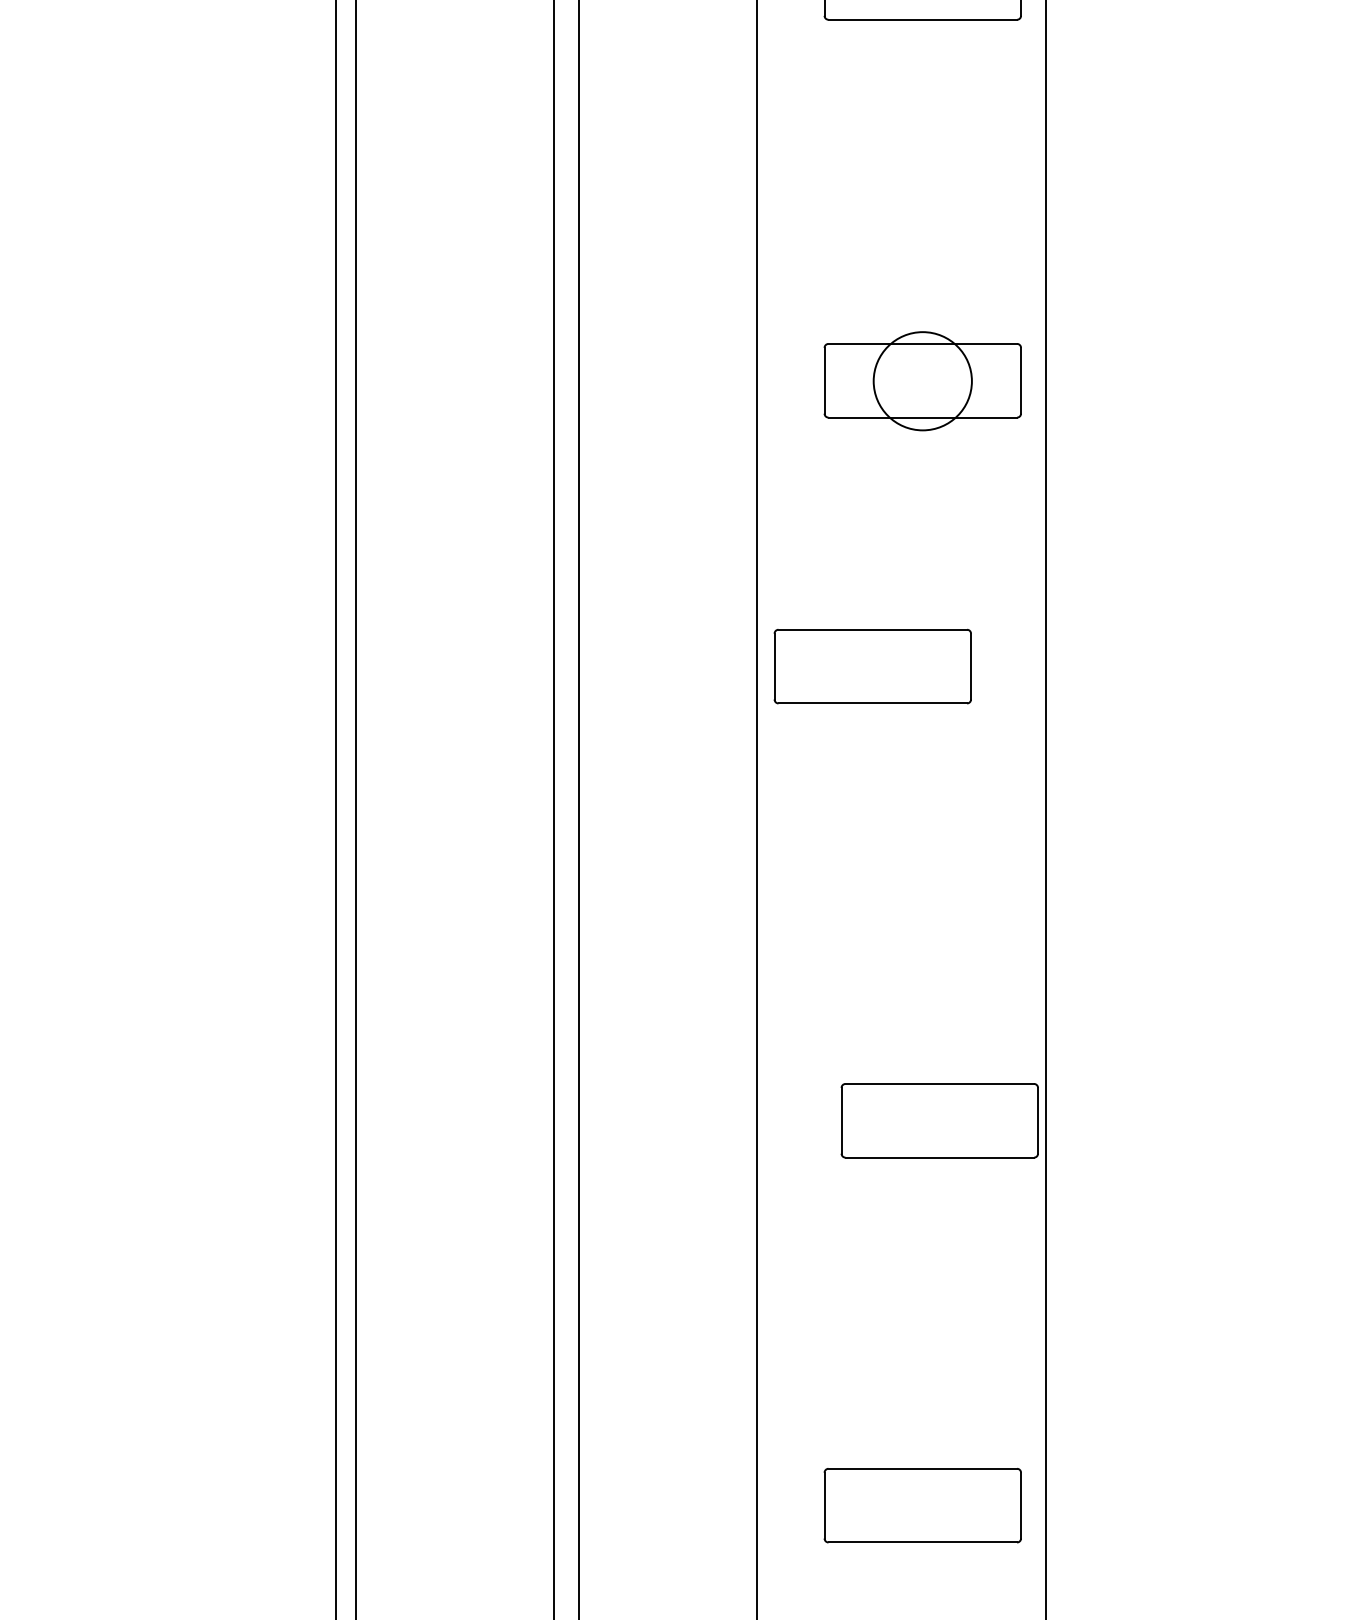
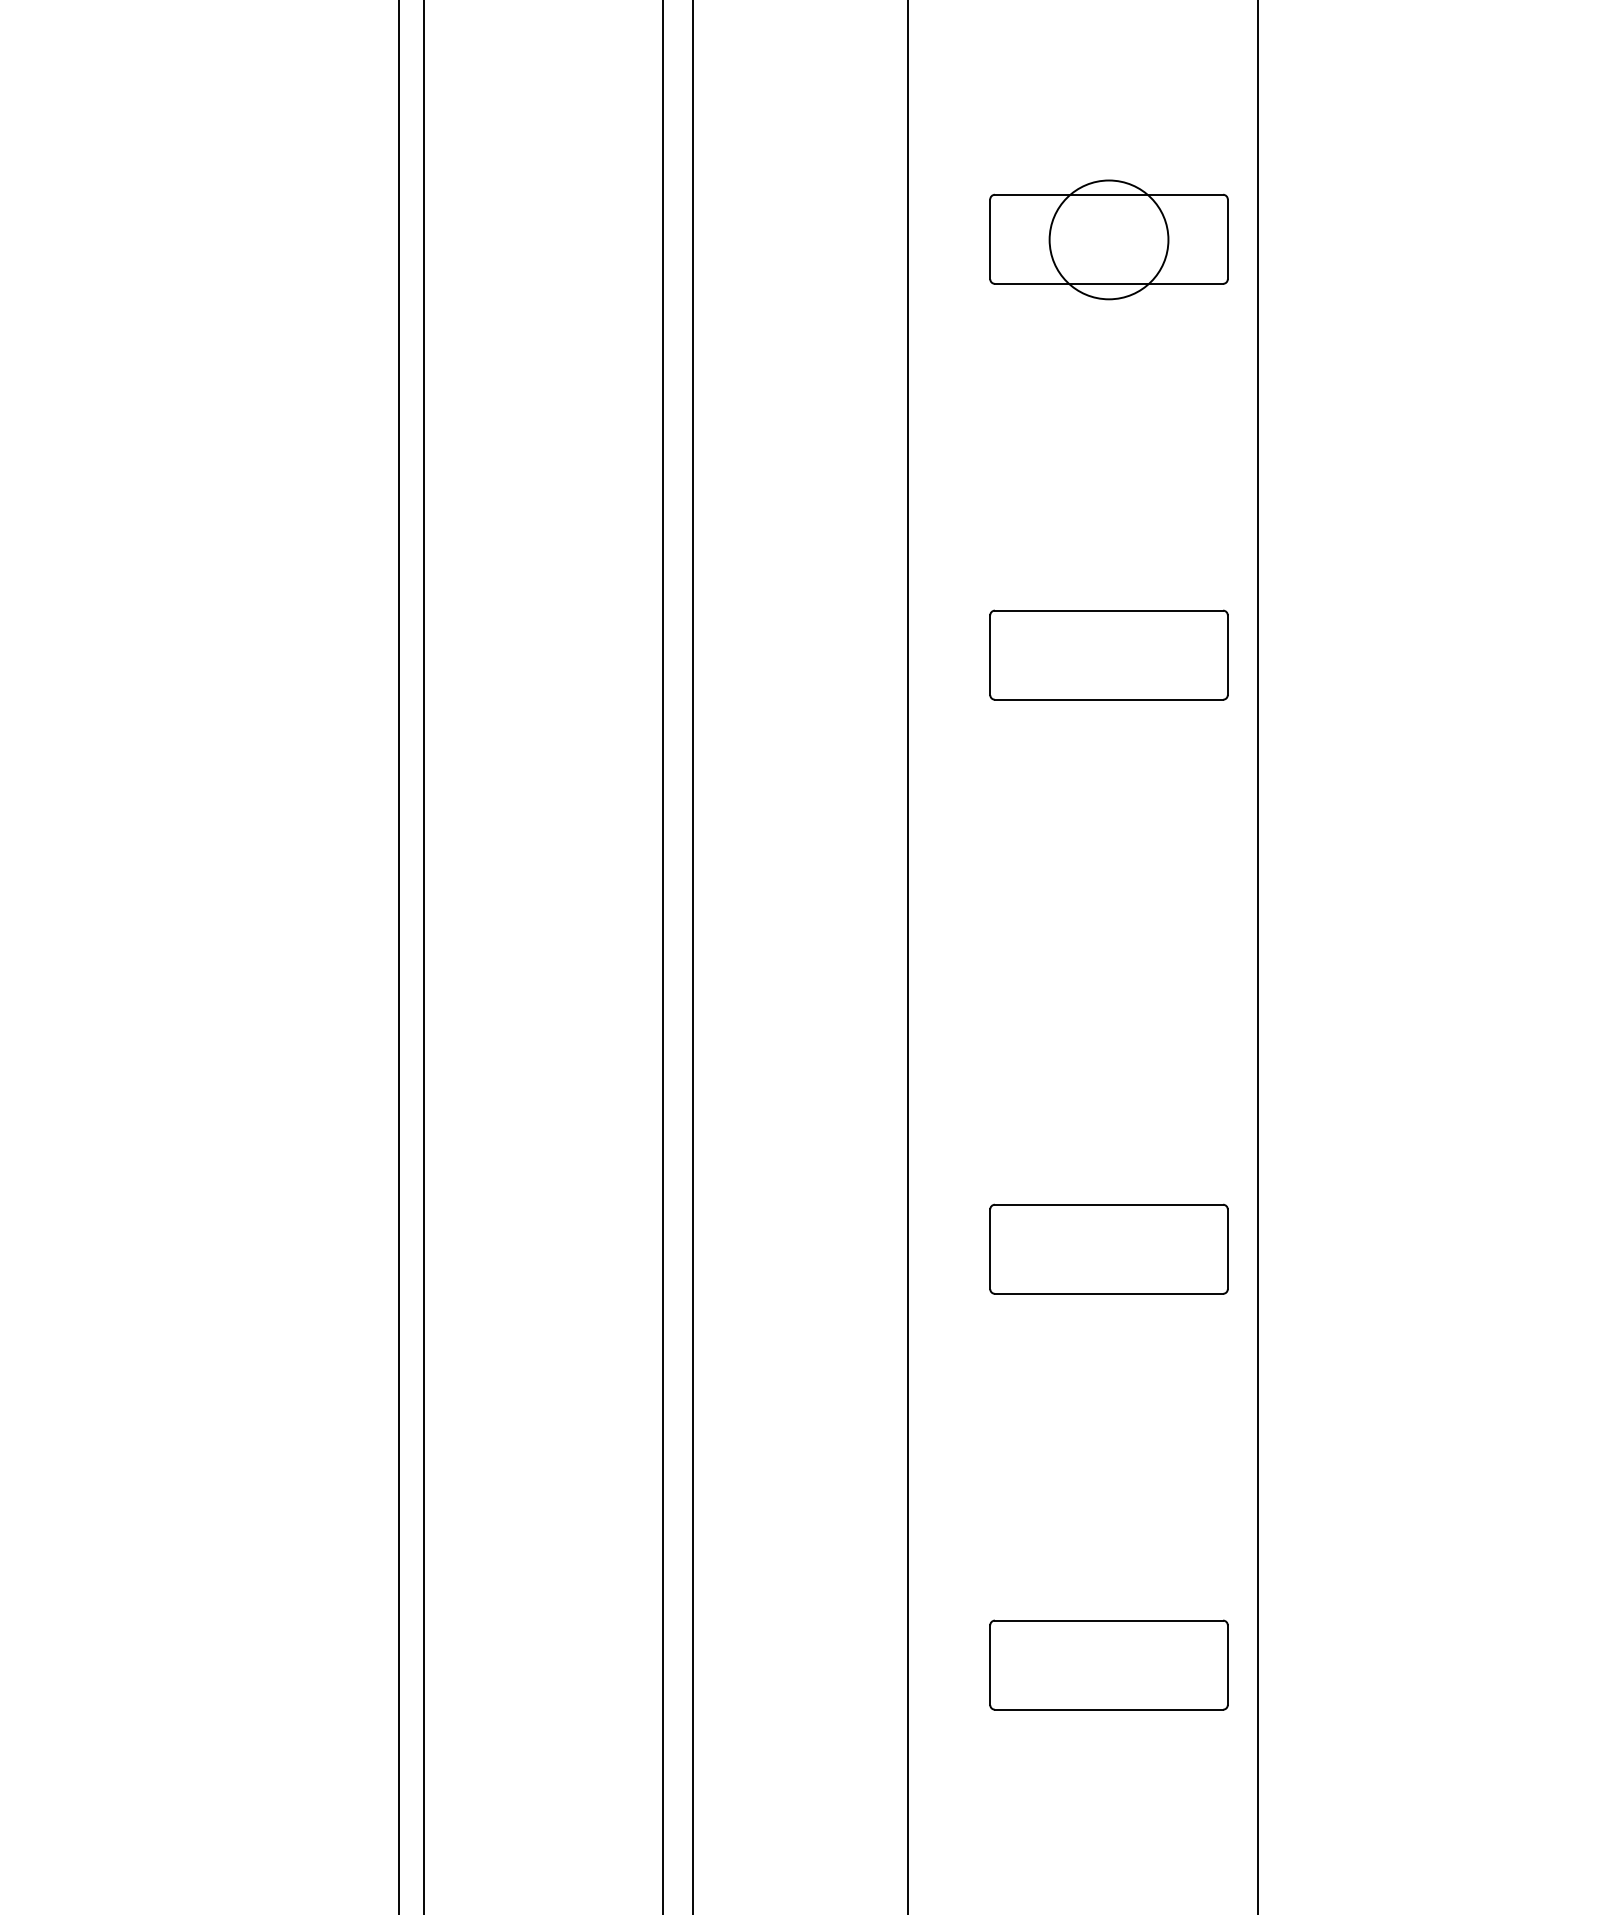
part: (922, 381) -> (1108, 240), moved
part: (872, 666) -> (1108, 655), moved
part: (939, 1120) -> (1108, 1248), moved

